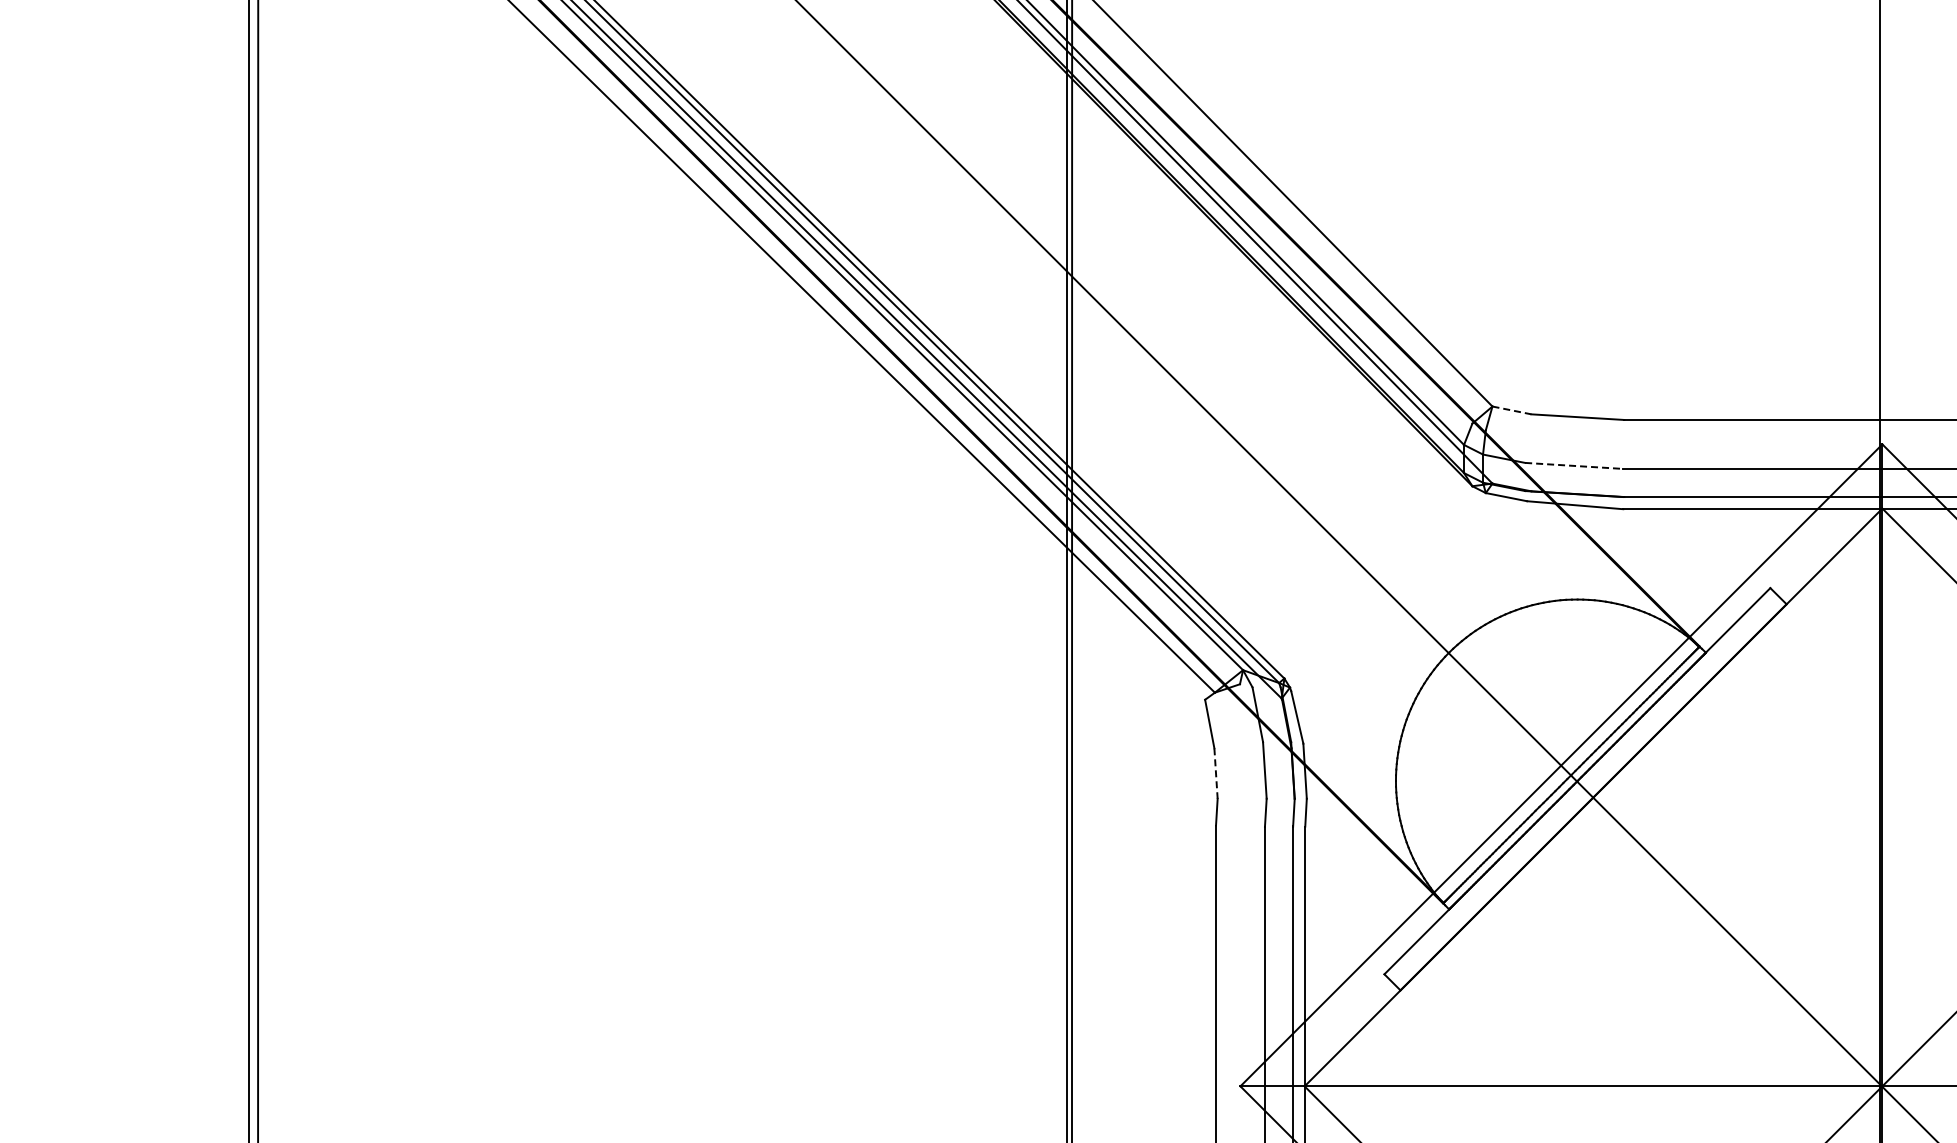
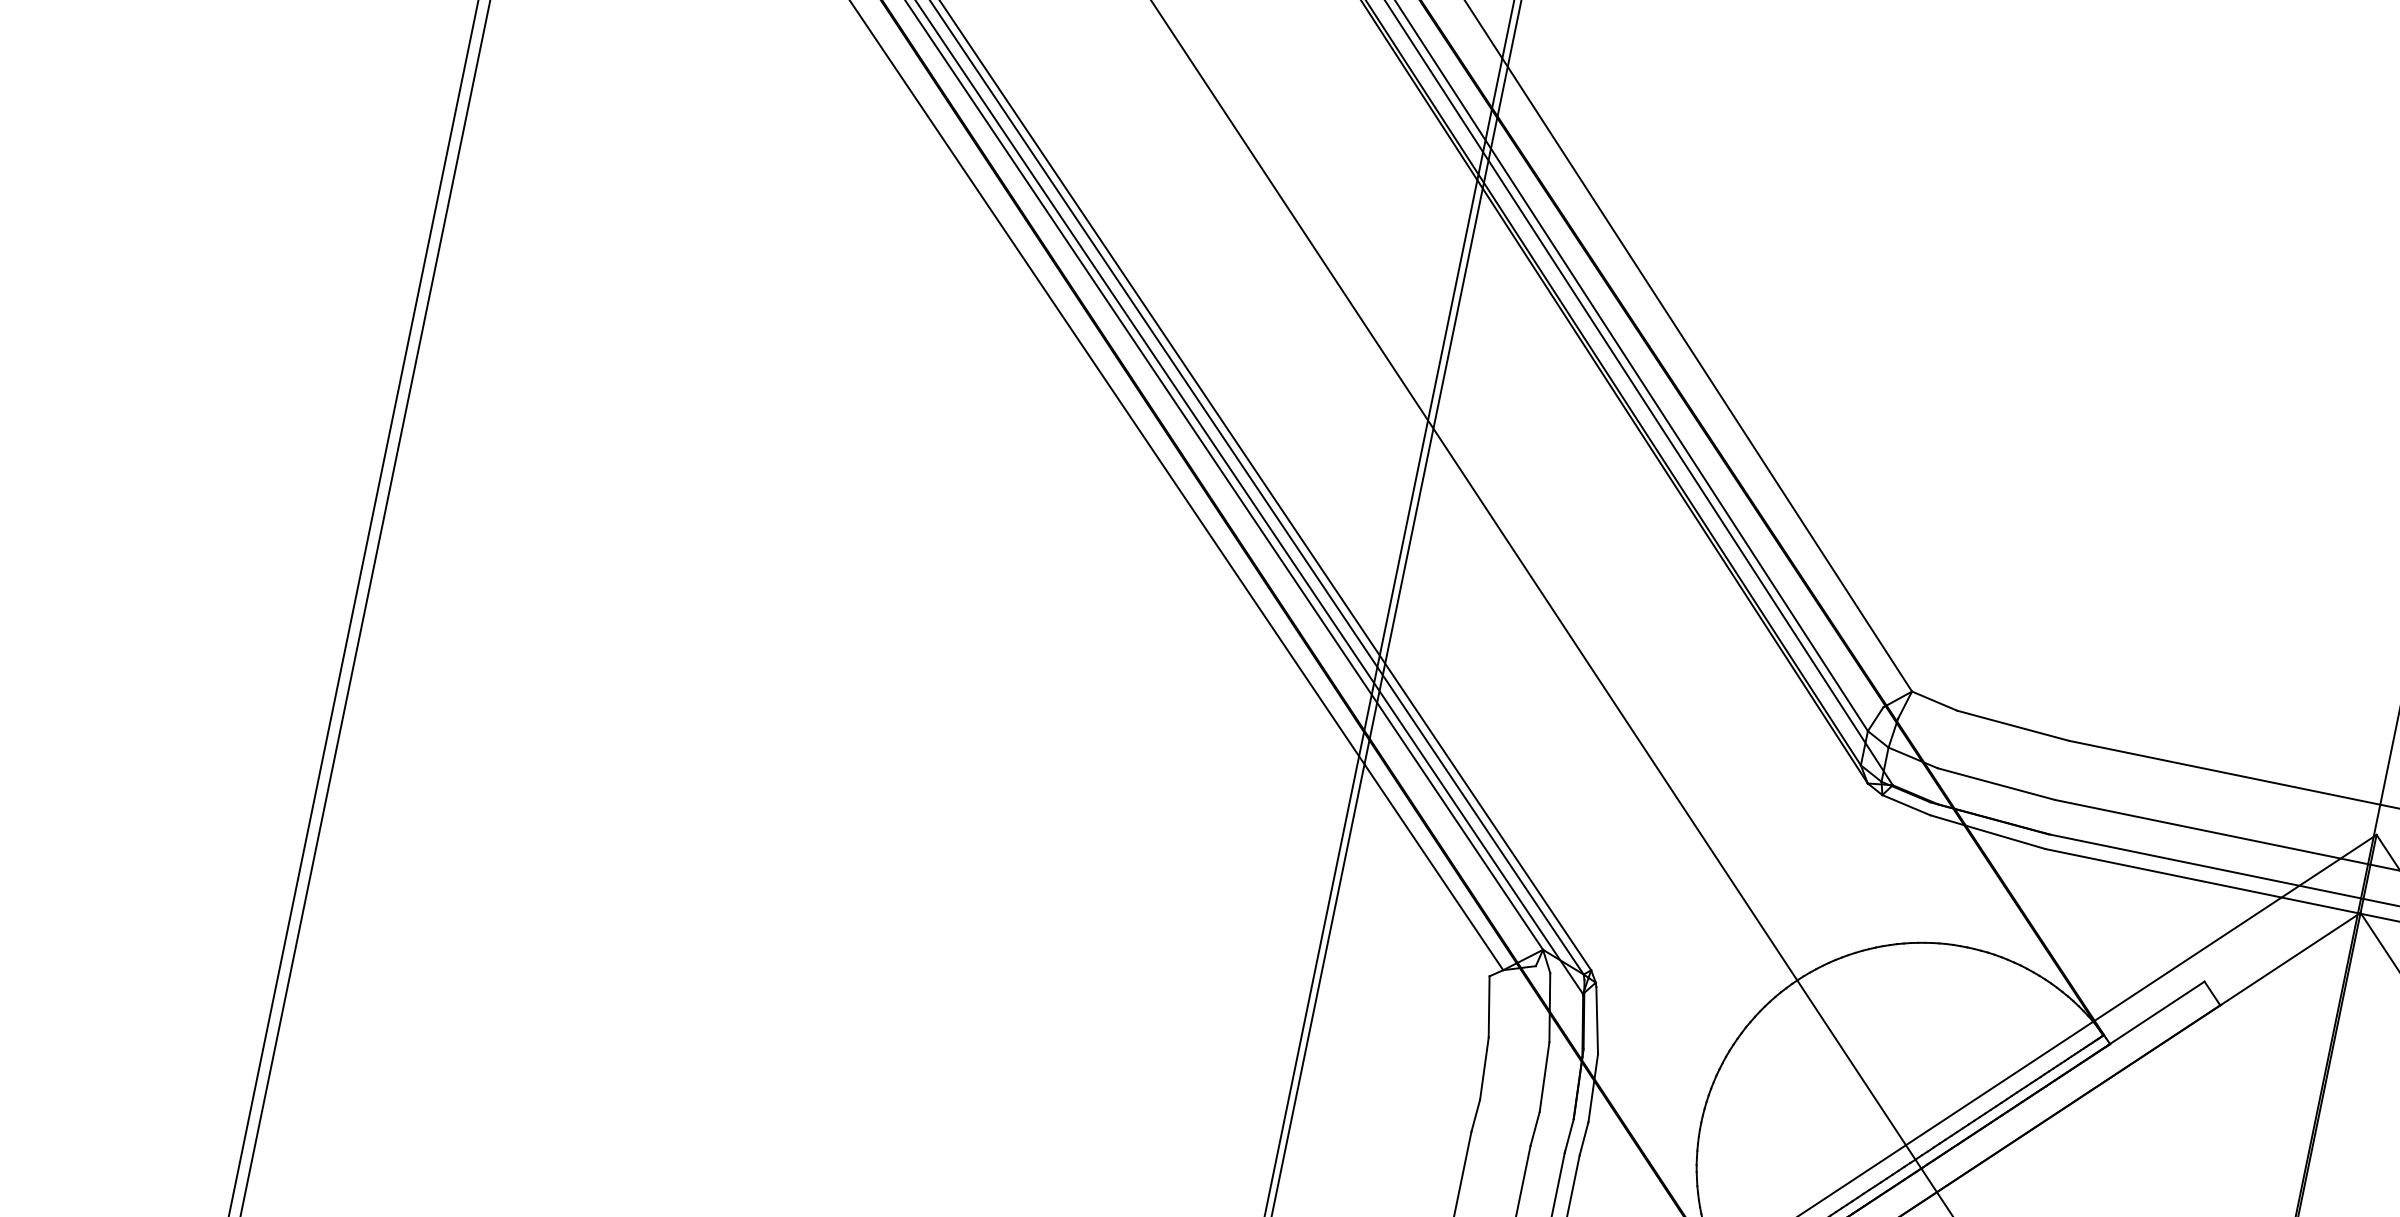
line: (1511, 410) -> (1934, 701), dashed -> solid
line: (1574, 465) -> (1997, 783), dashed -> solid
line: (1216, 774) -> (1484, 1070), dashed -> solid

